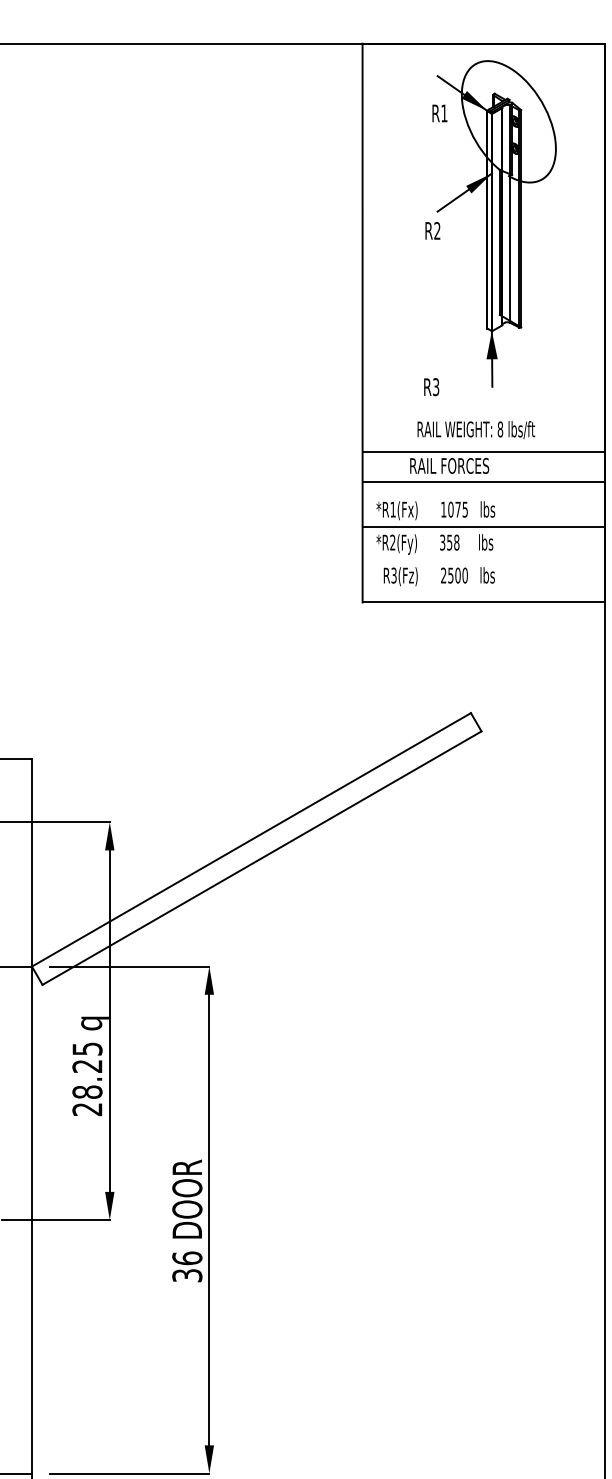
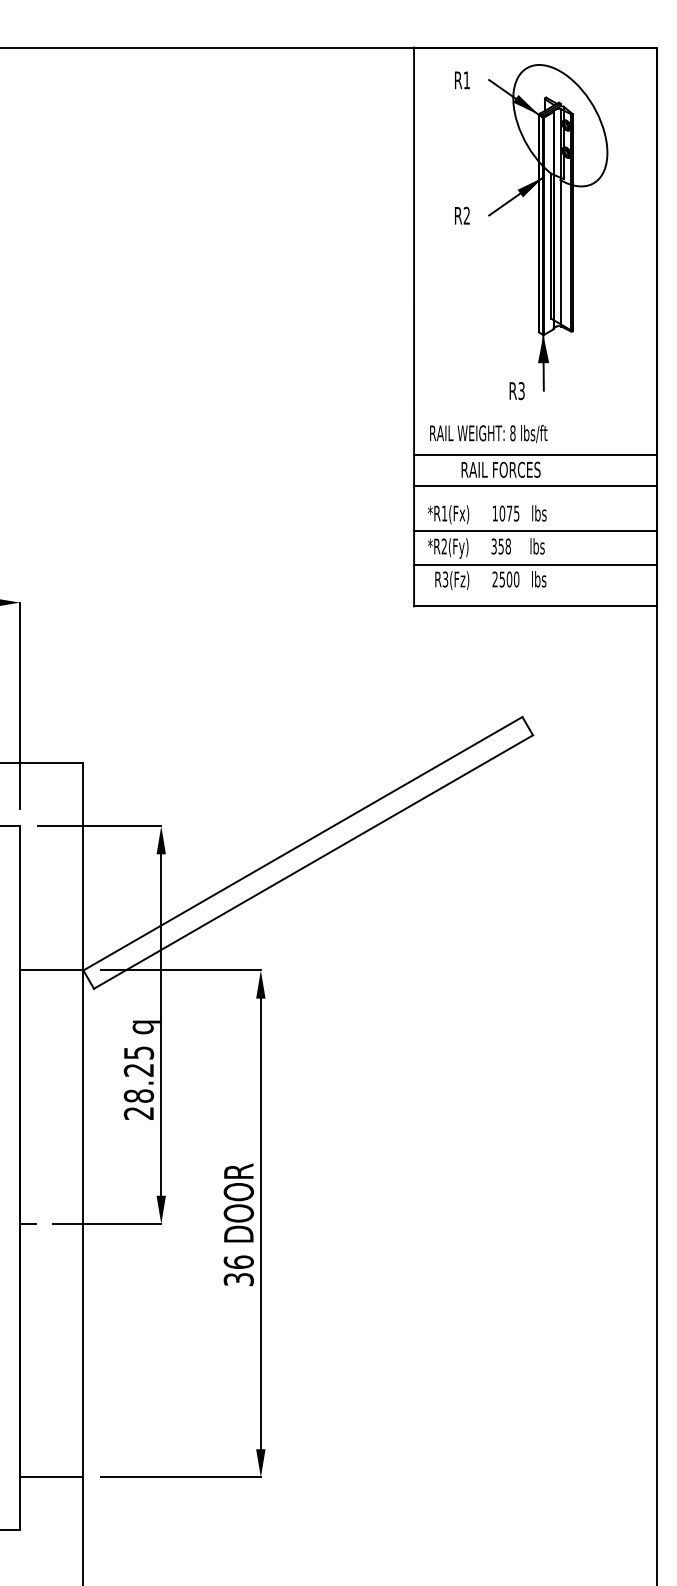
text: (440, 113) -> (462, 80), moved
text: (433, 230) -> (462, 215), moved
text: (431, 387) -> (516, 391), moved
text: (476, 429) -> (488, 433), moved
line: (484, 561) -> (535, 565), added

